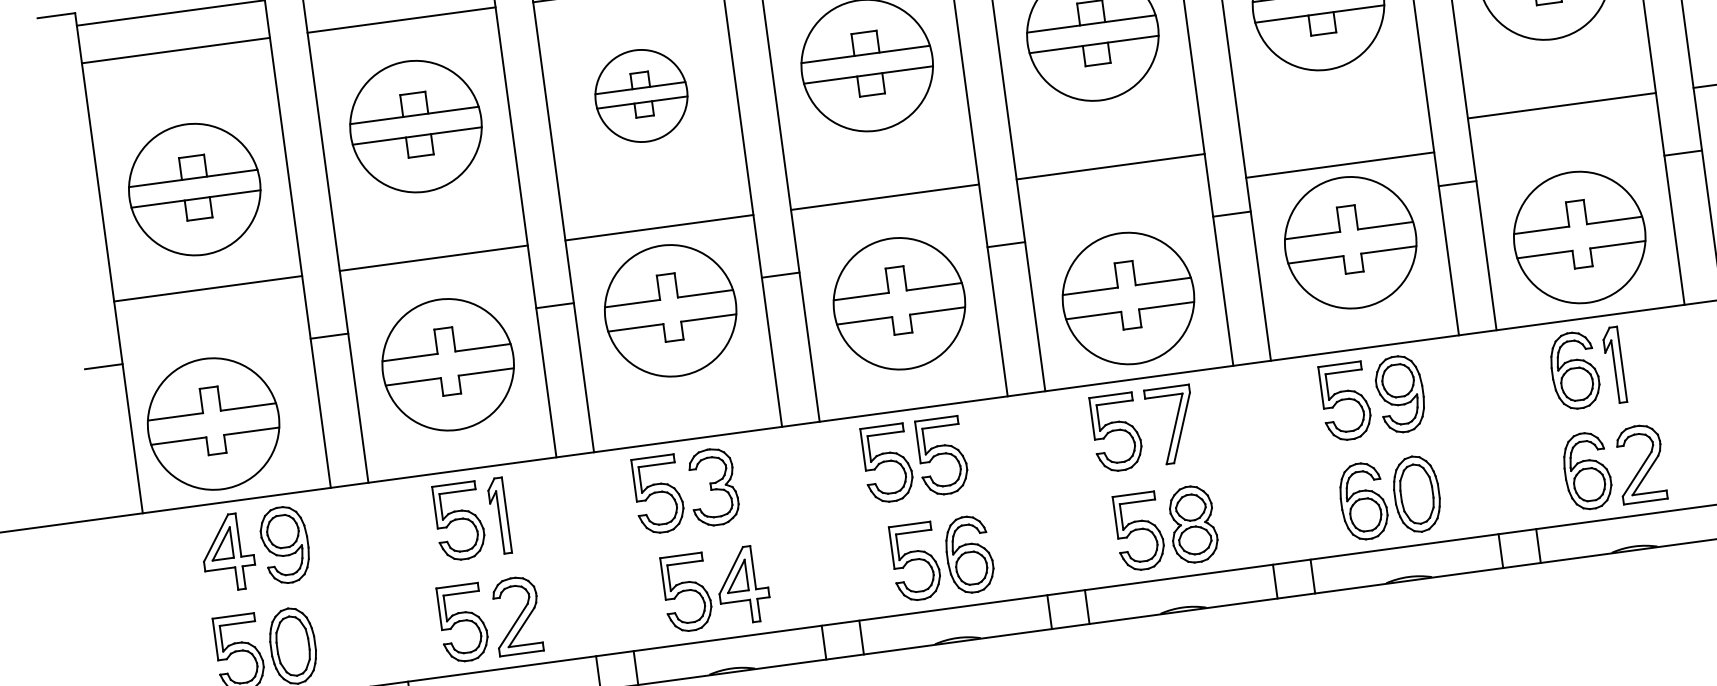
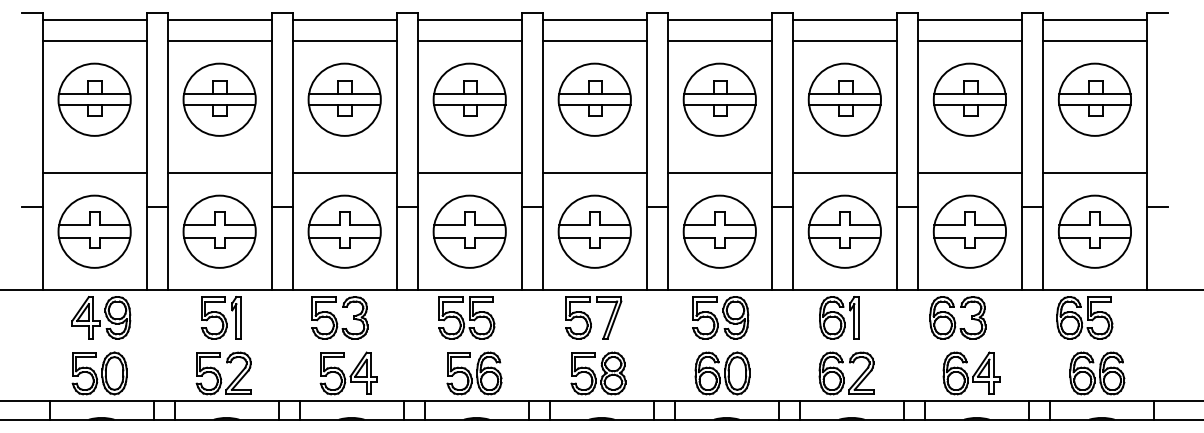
part: (641, 95) -> (344, 99), size x1.43
line: (1339, 164) -> (719, 172), moved
part: (194, 189) -> (94, 99), moved
part: (1579, 237) -> (844, 231), moved
part: (1127, 298) -> (594, 231), moved
part: (670, 310) -> (344, 231), moved
part: (213, 423) -> (94, 231), moved

